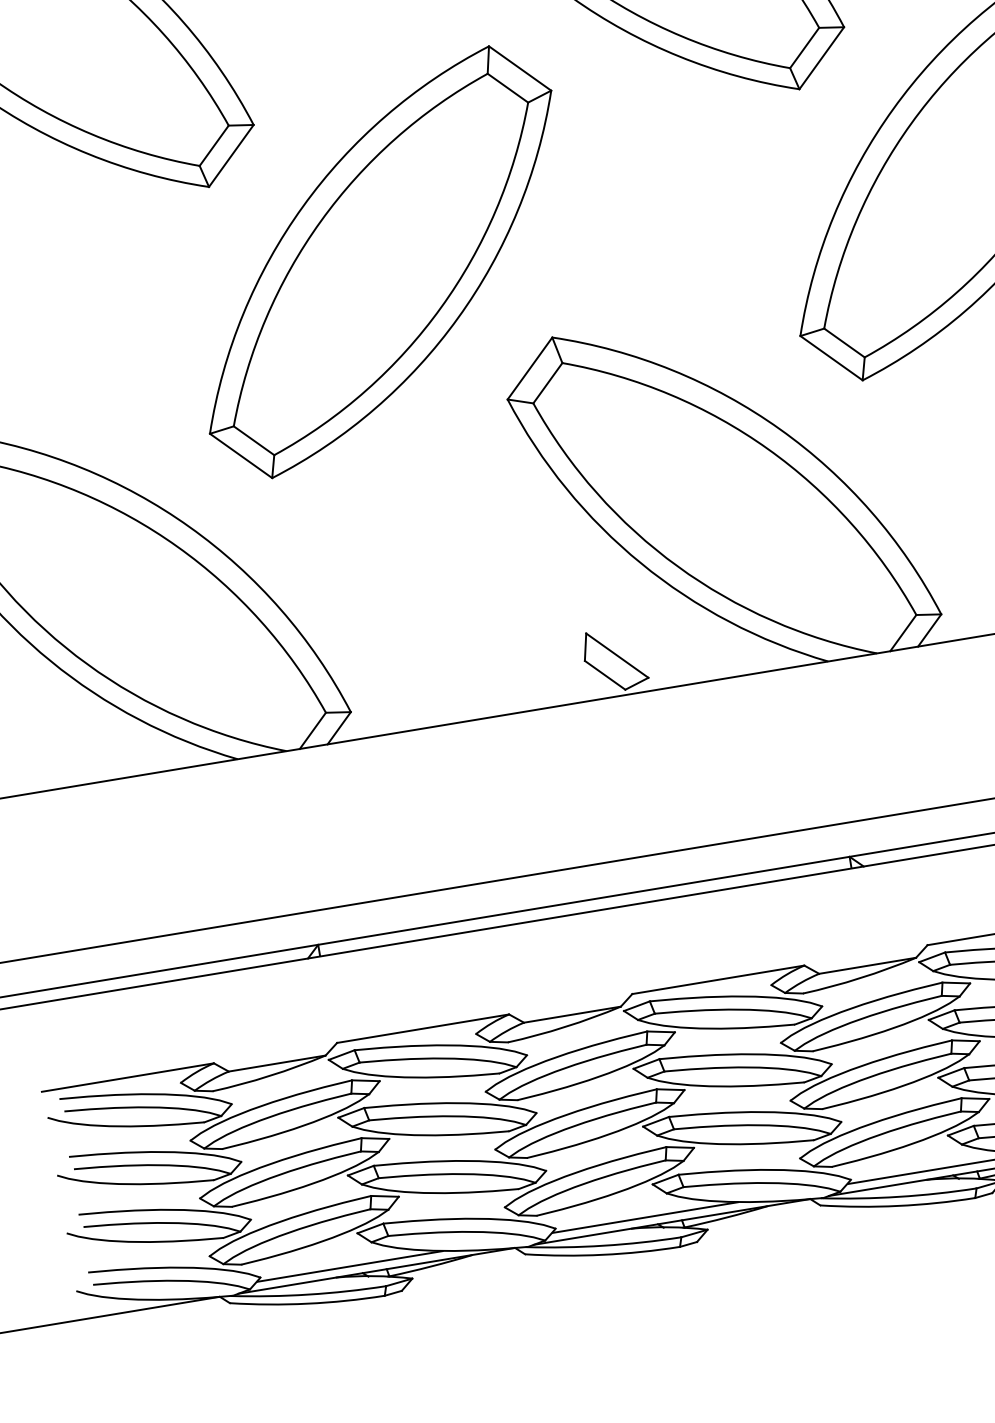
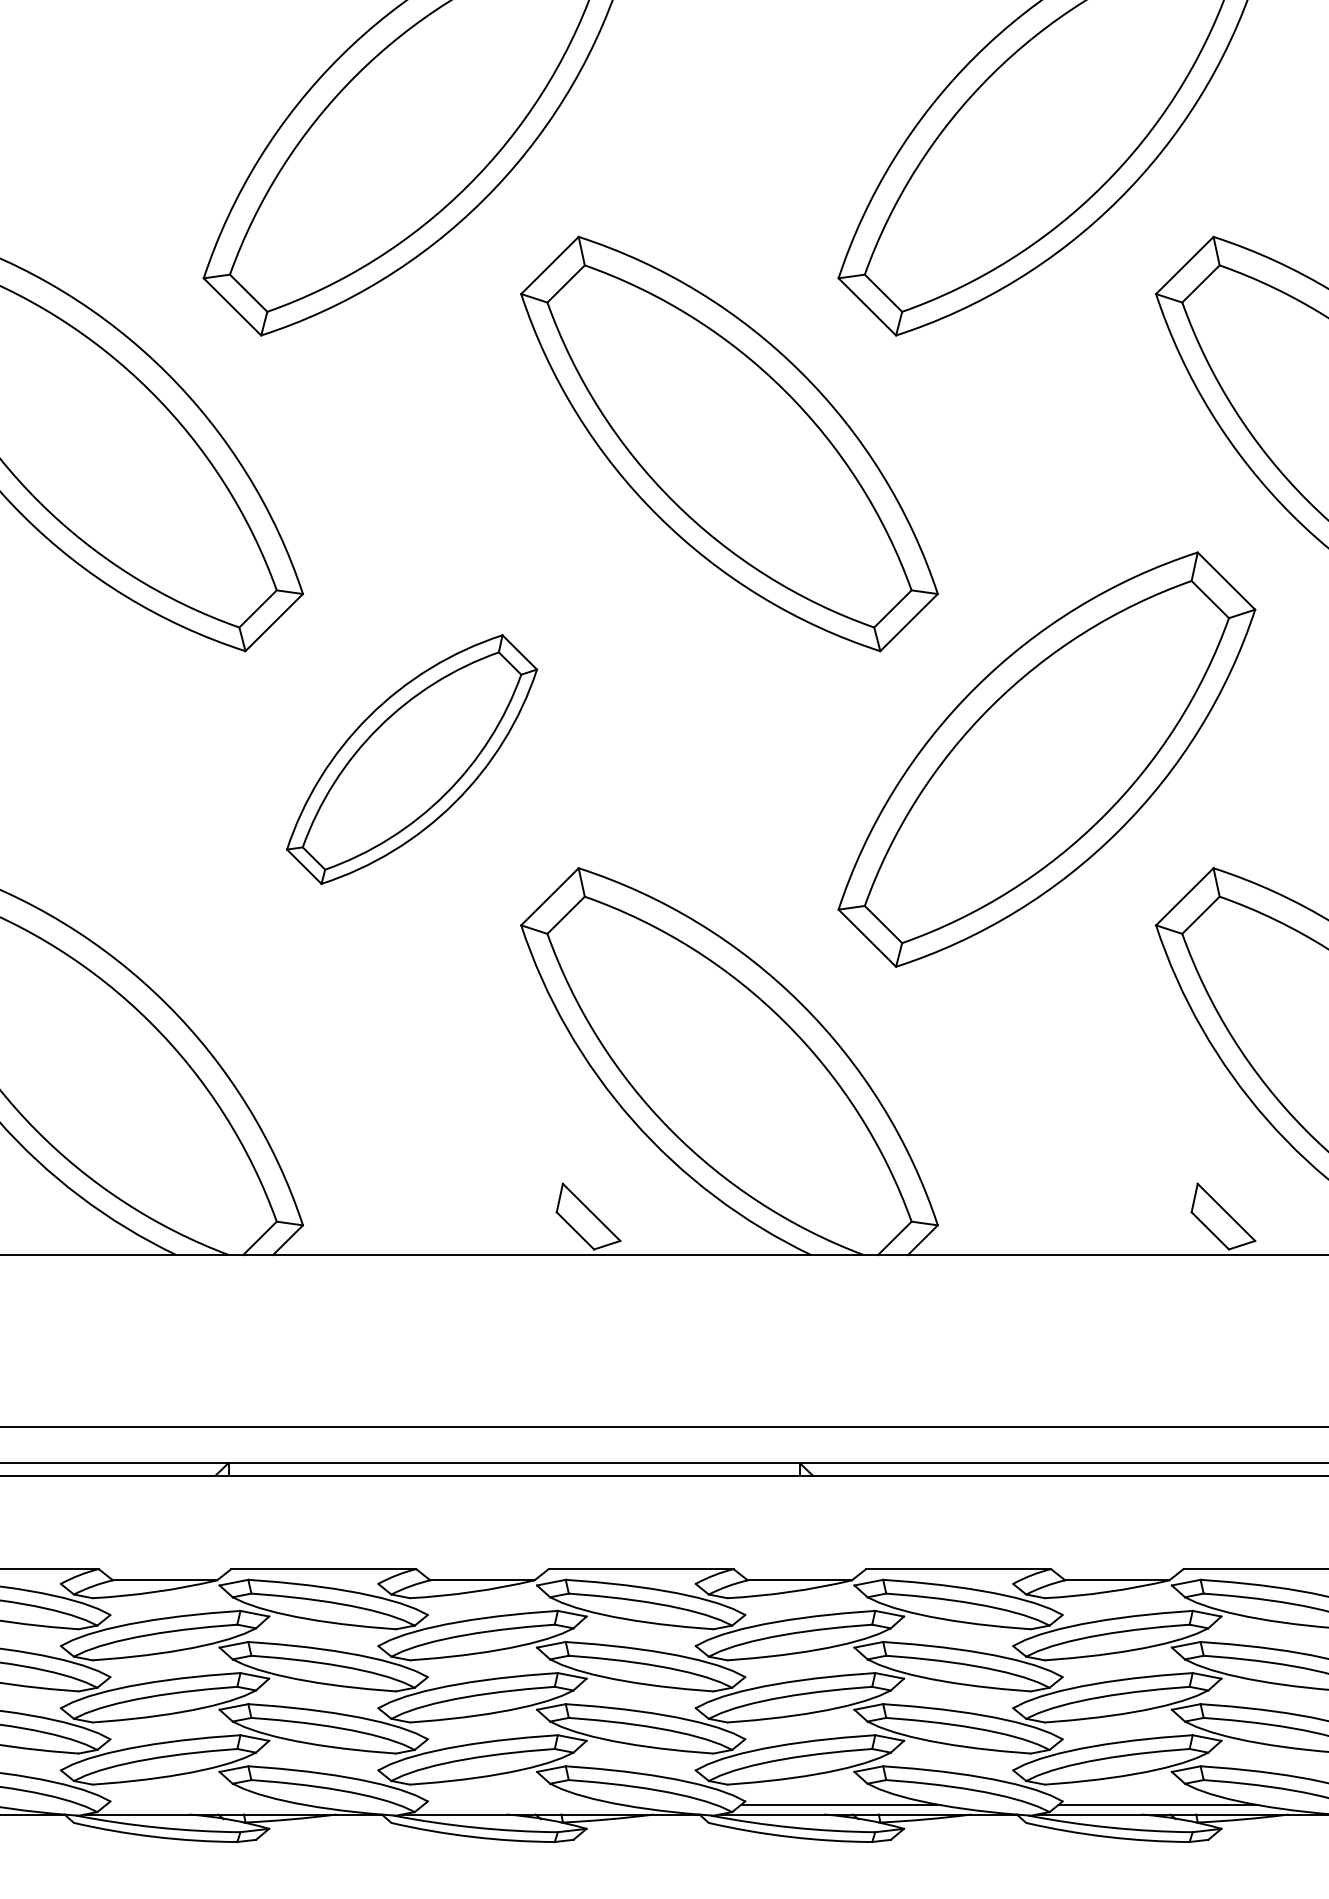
part: (380, 262) -> (411, 759), size x0.6
line: (645, 1217) -> (523, 1805), removed
line: (349, 1266) -> (205, 1805), removed

